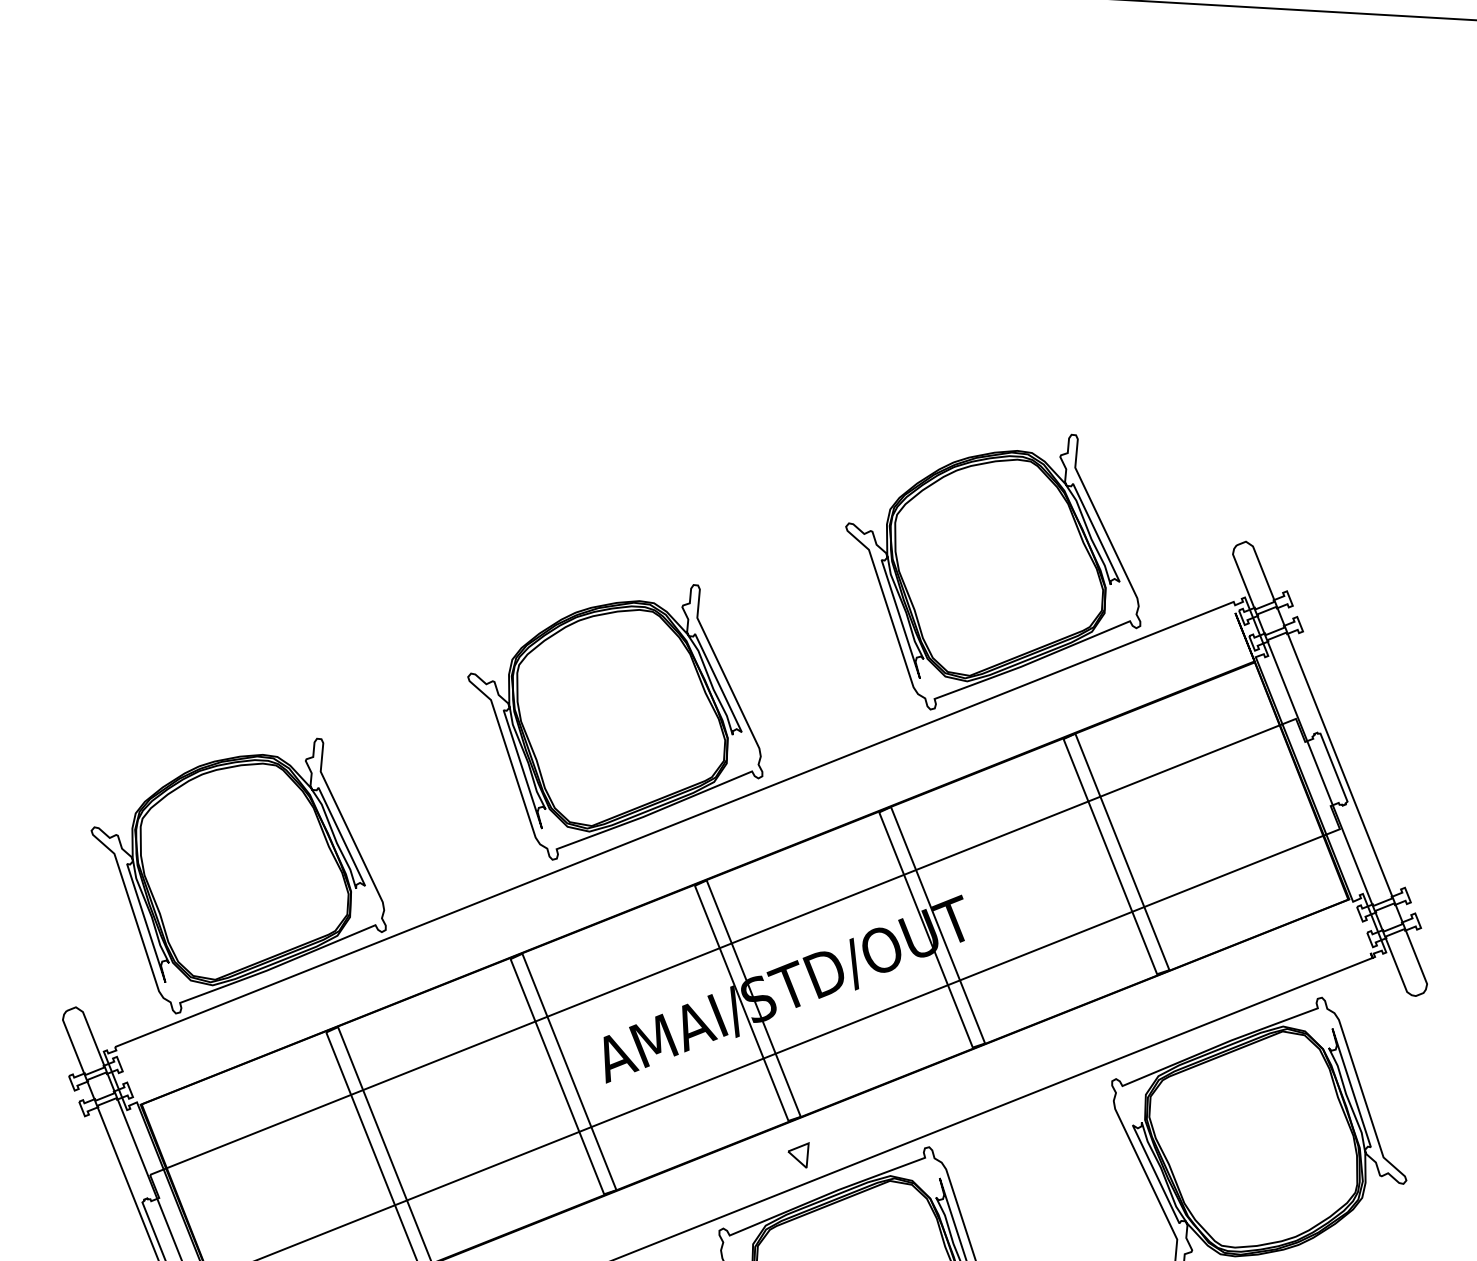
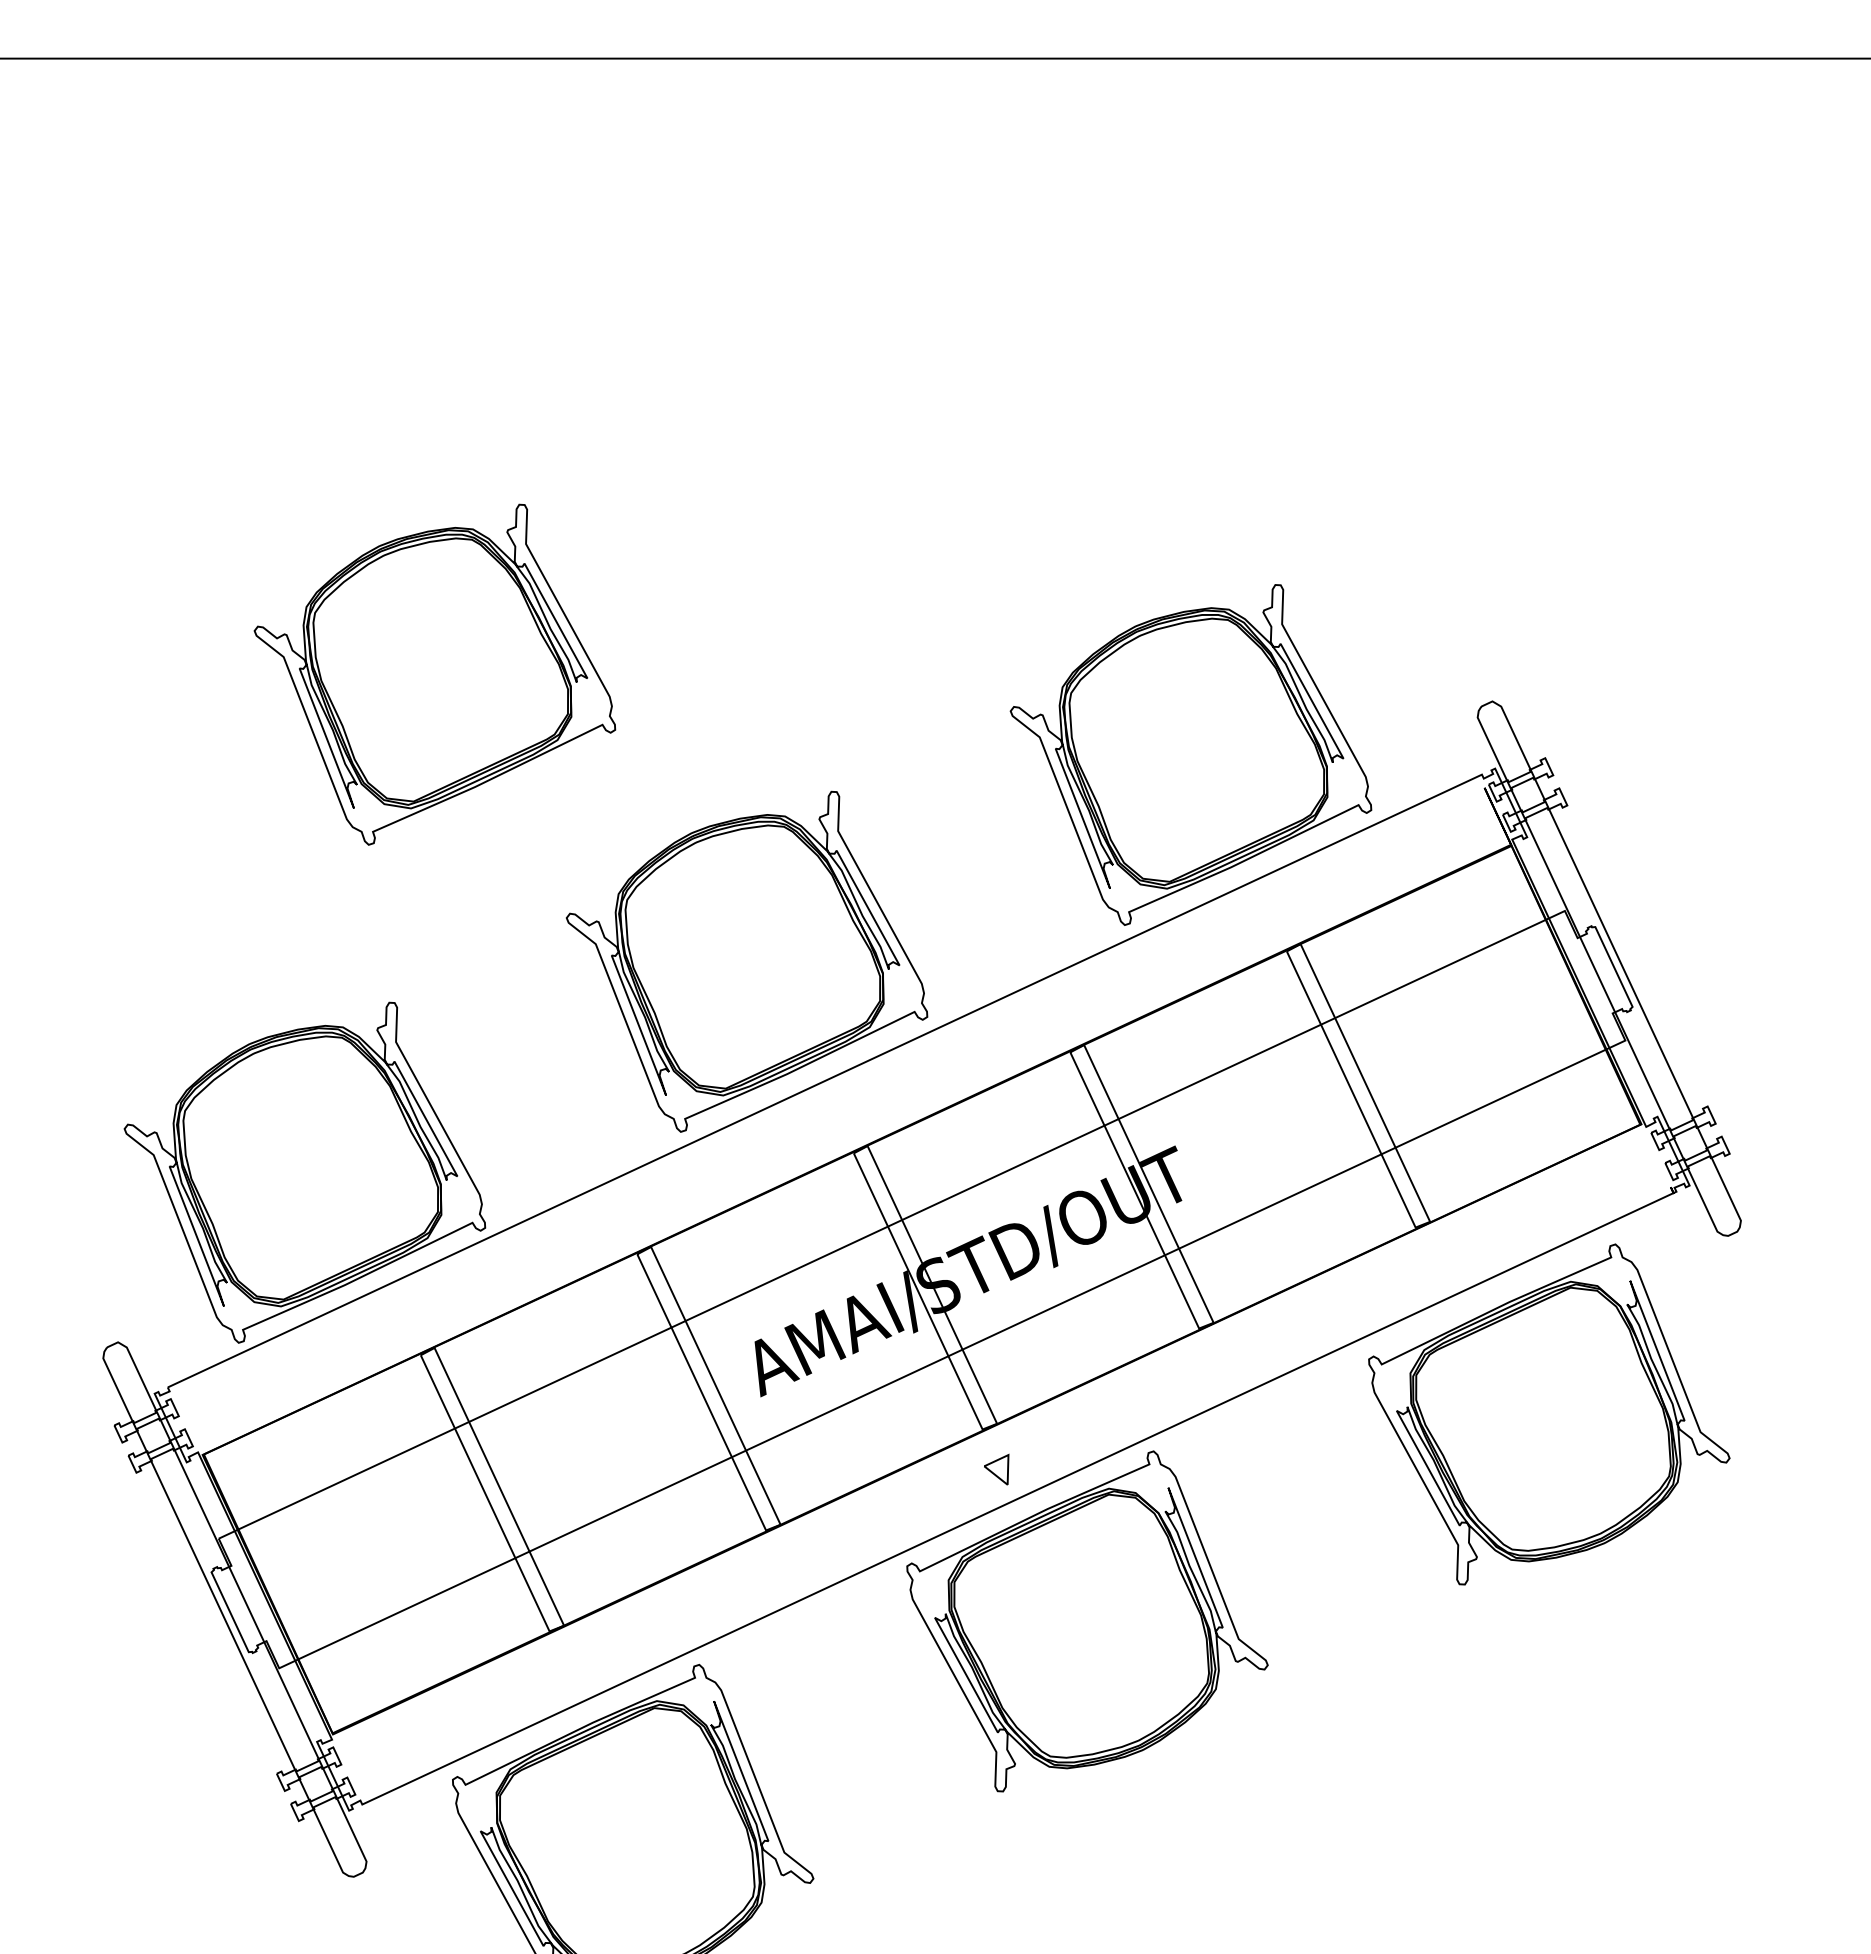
part: (370, 468) -> (434, 674), added

